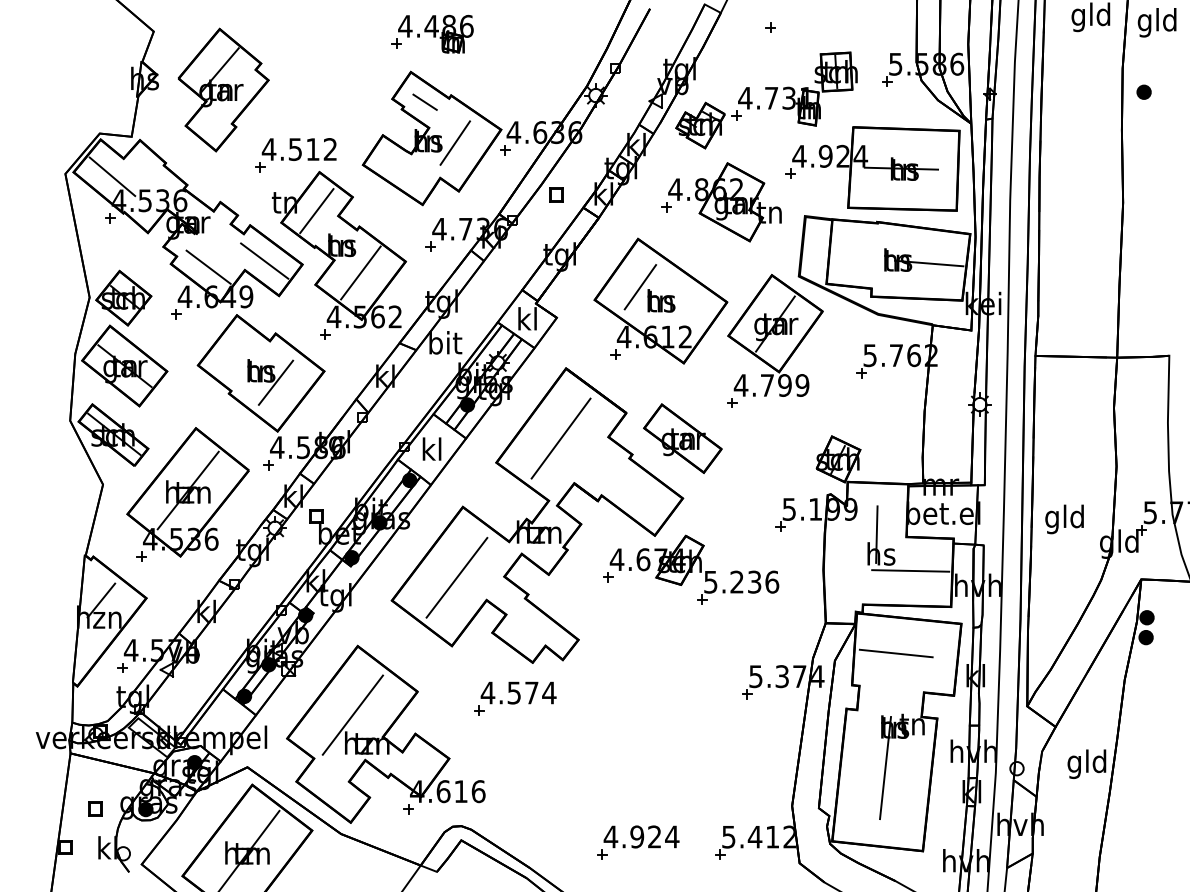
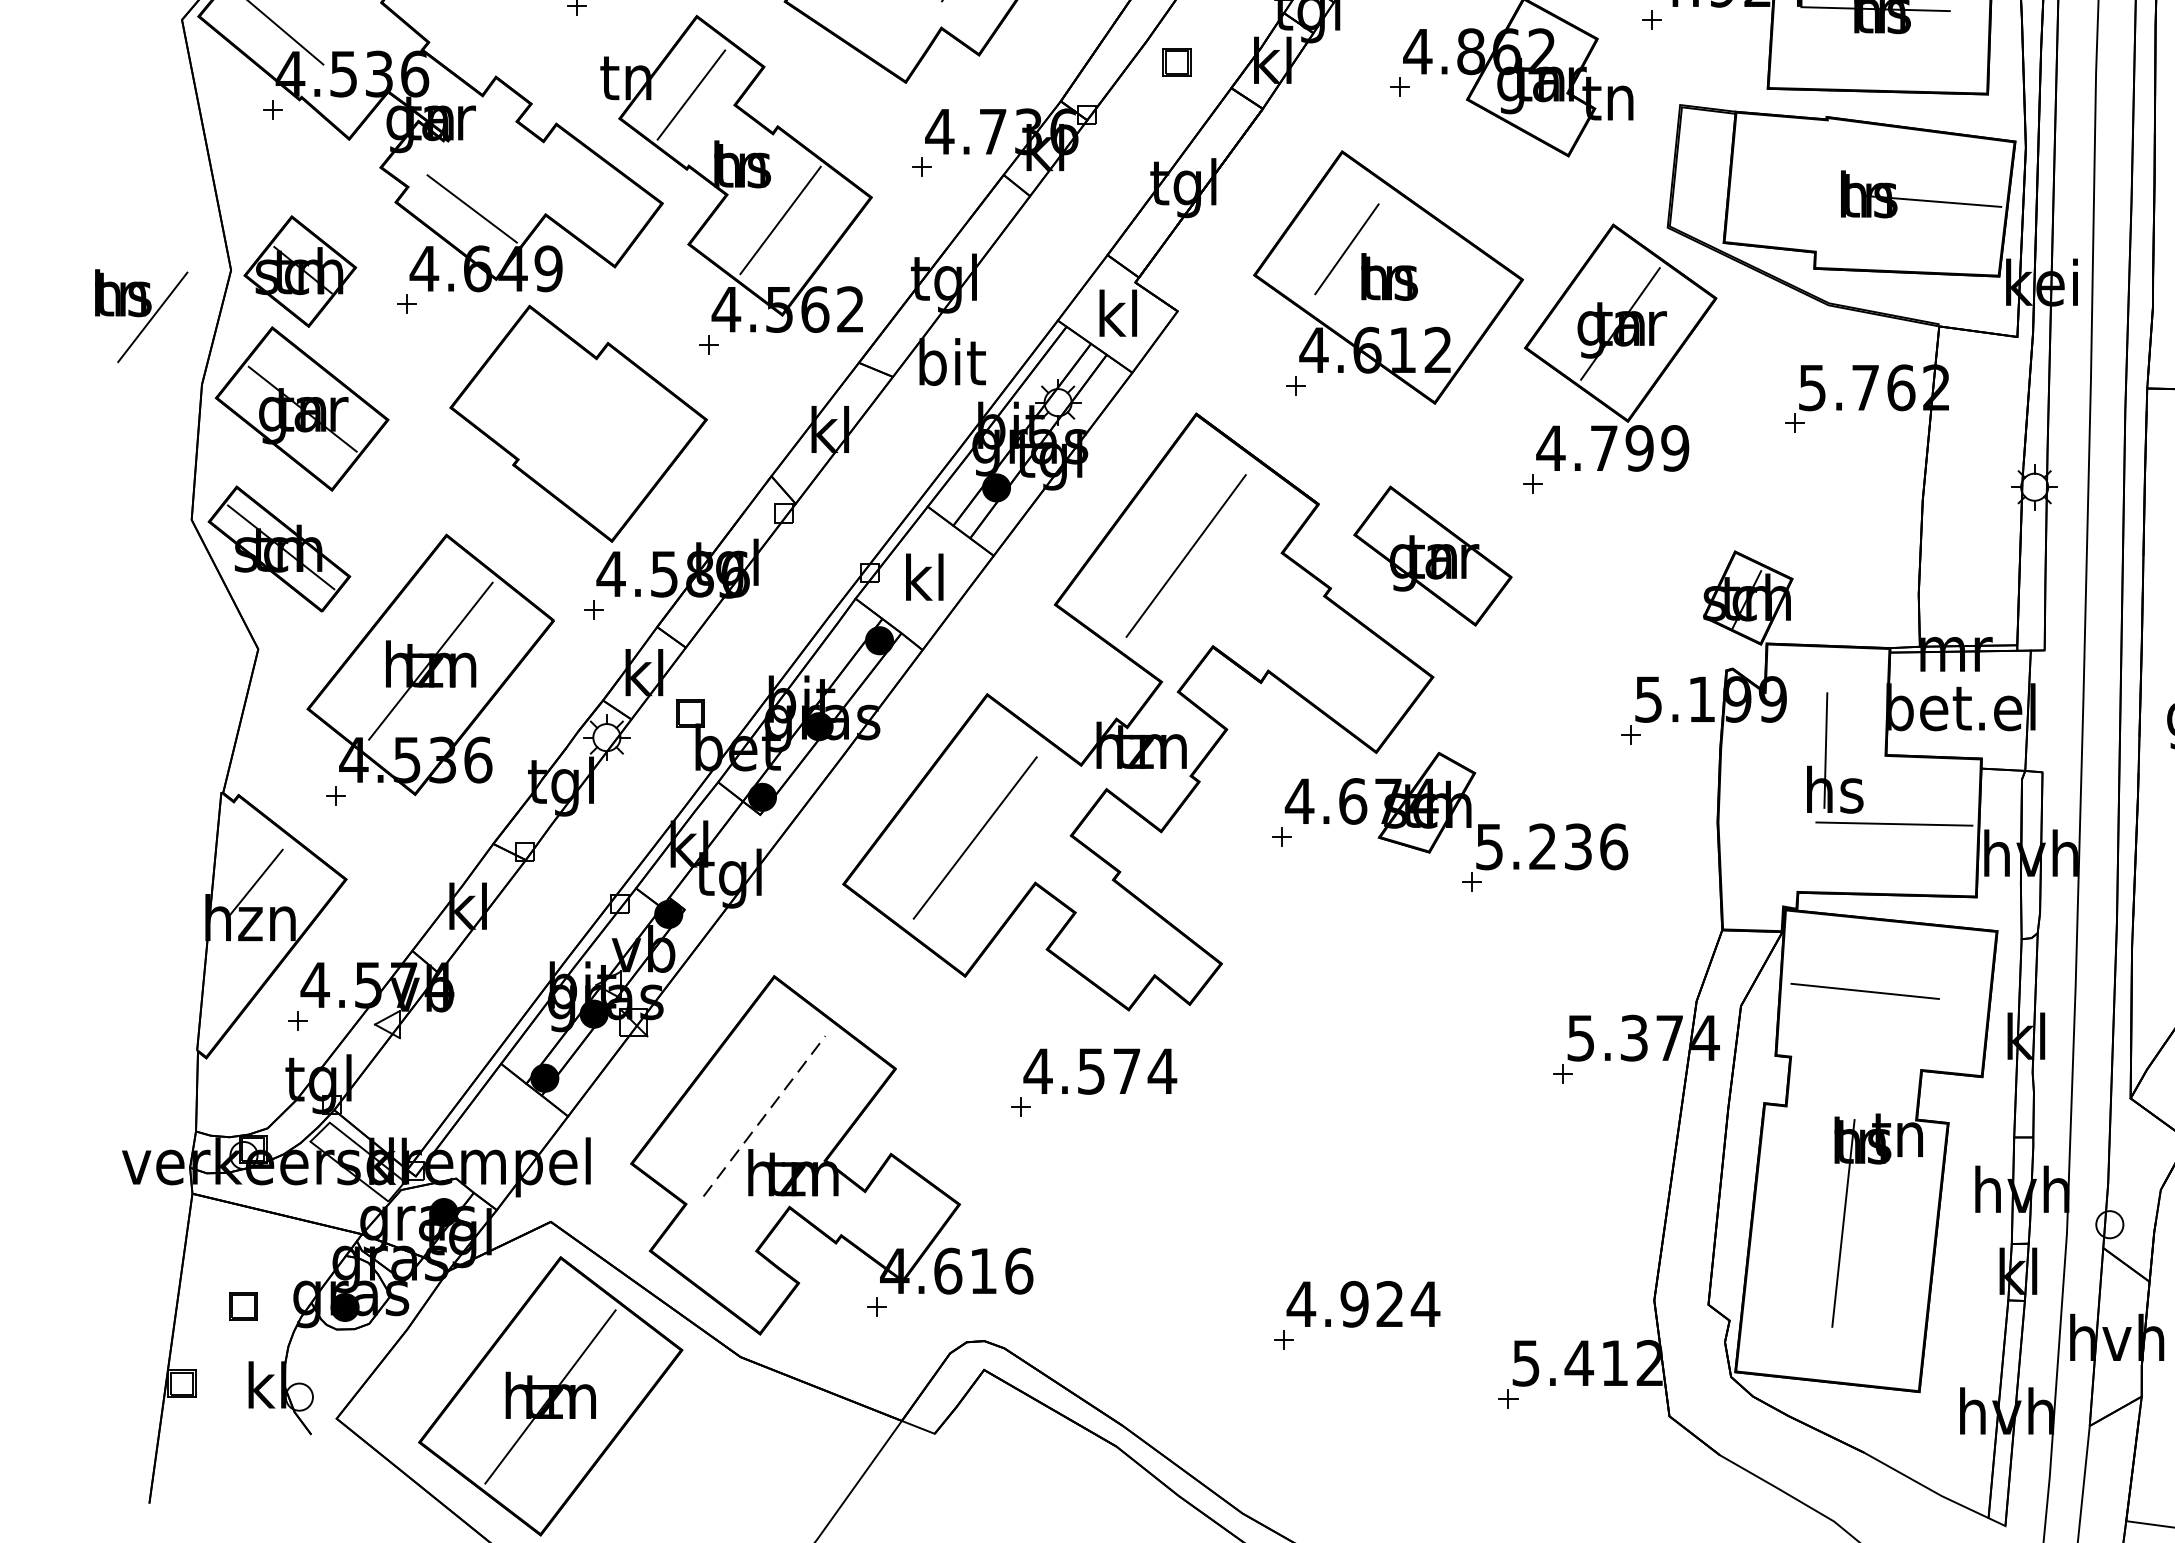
line: (264, 260) -> (585, 195), removed
part: (270, 382) -> (141, 316), moved
line: (352, 715) -> (763, 1116), solid -> dashed
part: (638, 842) -> (1357, 1315), moved

